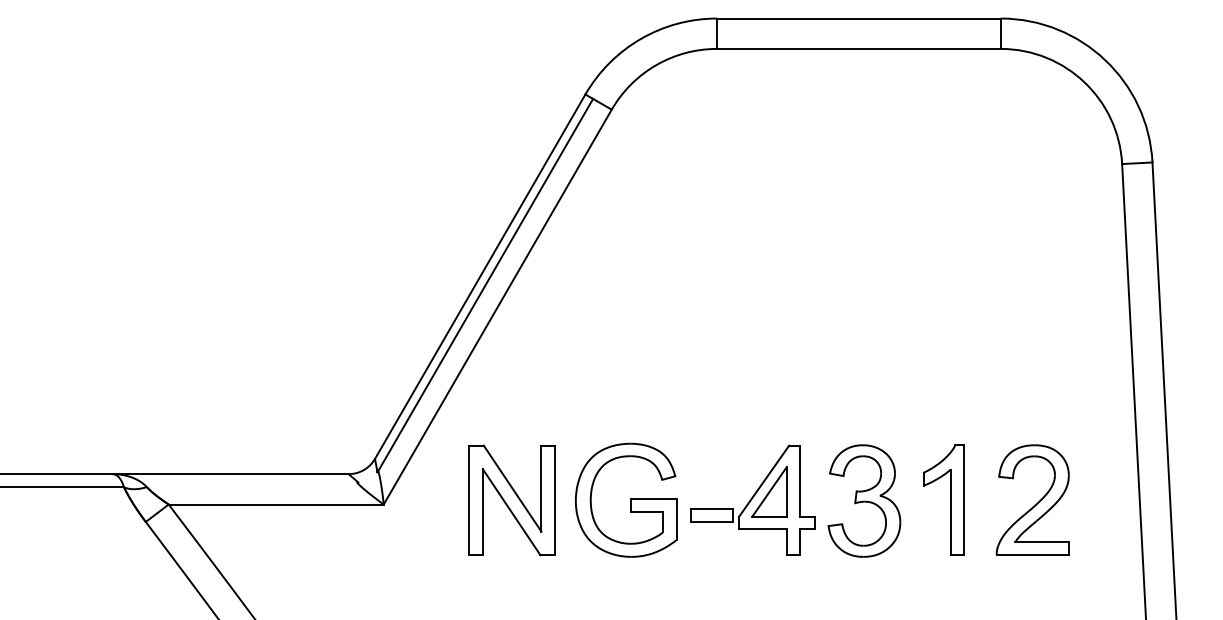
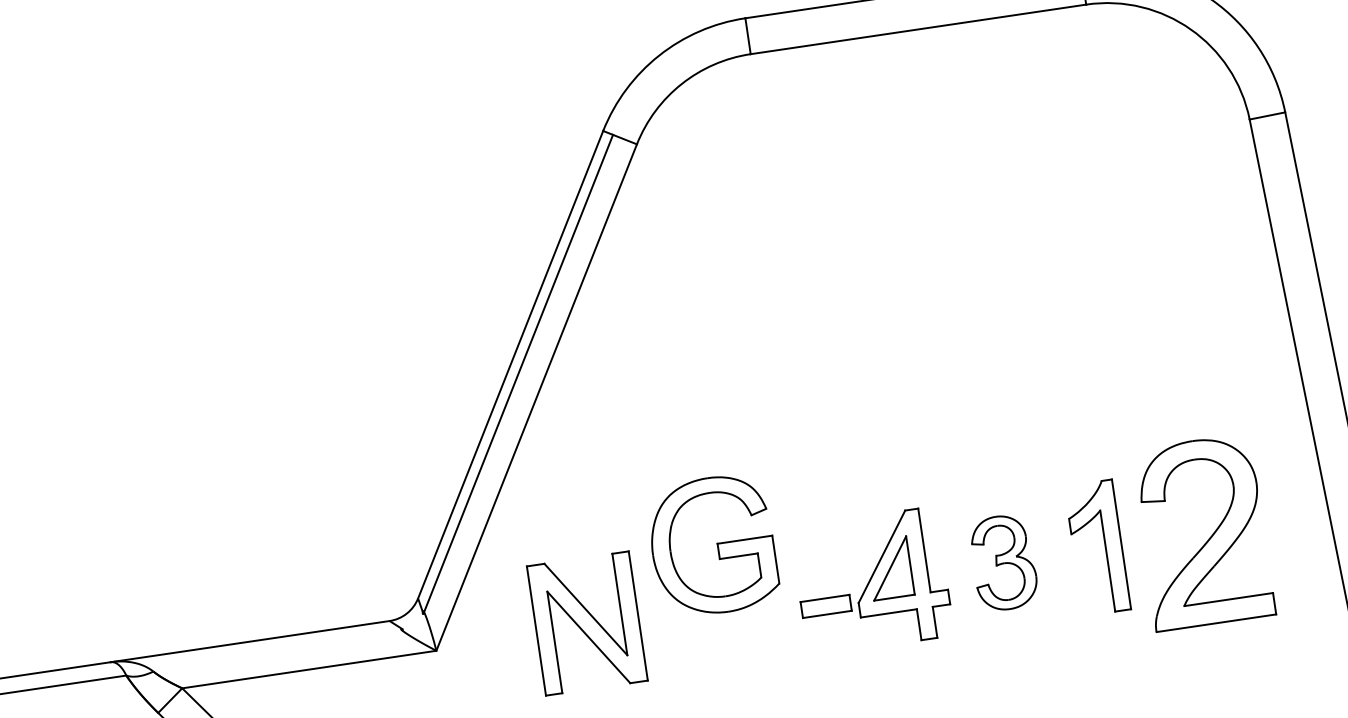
part: (626, 499) -> (712, 544), moved
part: (1032, 499) -> (1202, 531), size x1.4
part: (864, 500) -> (1003, 562), size x0.7

